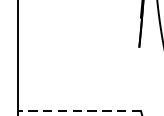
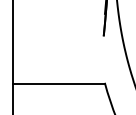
line: (79, 111) -> (59, 83), dashed -> solid

